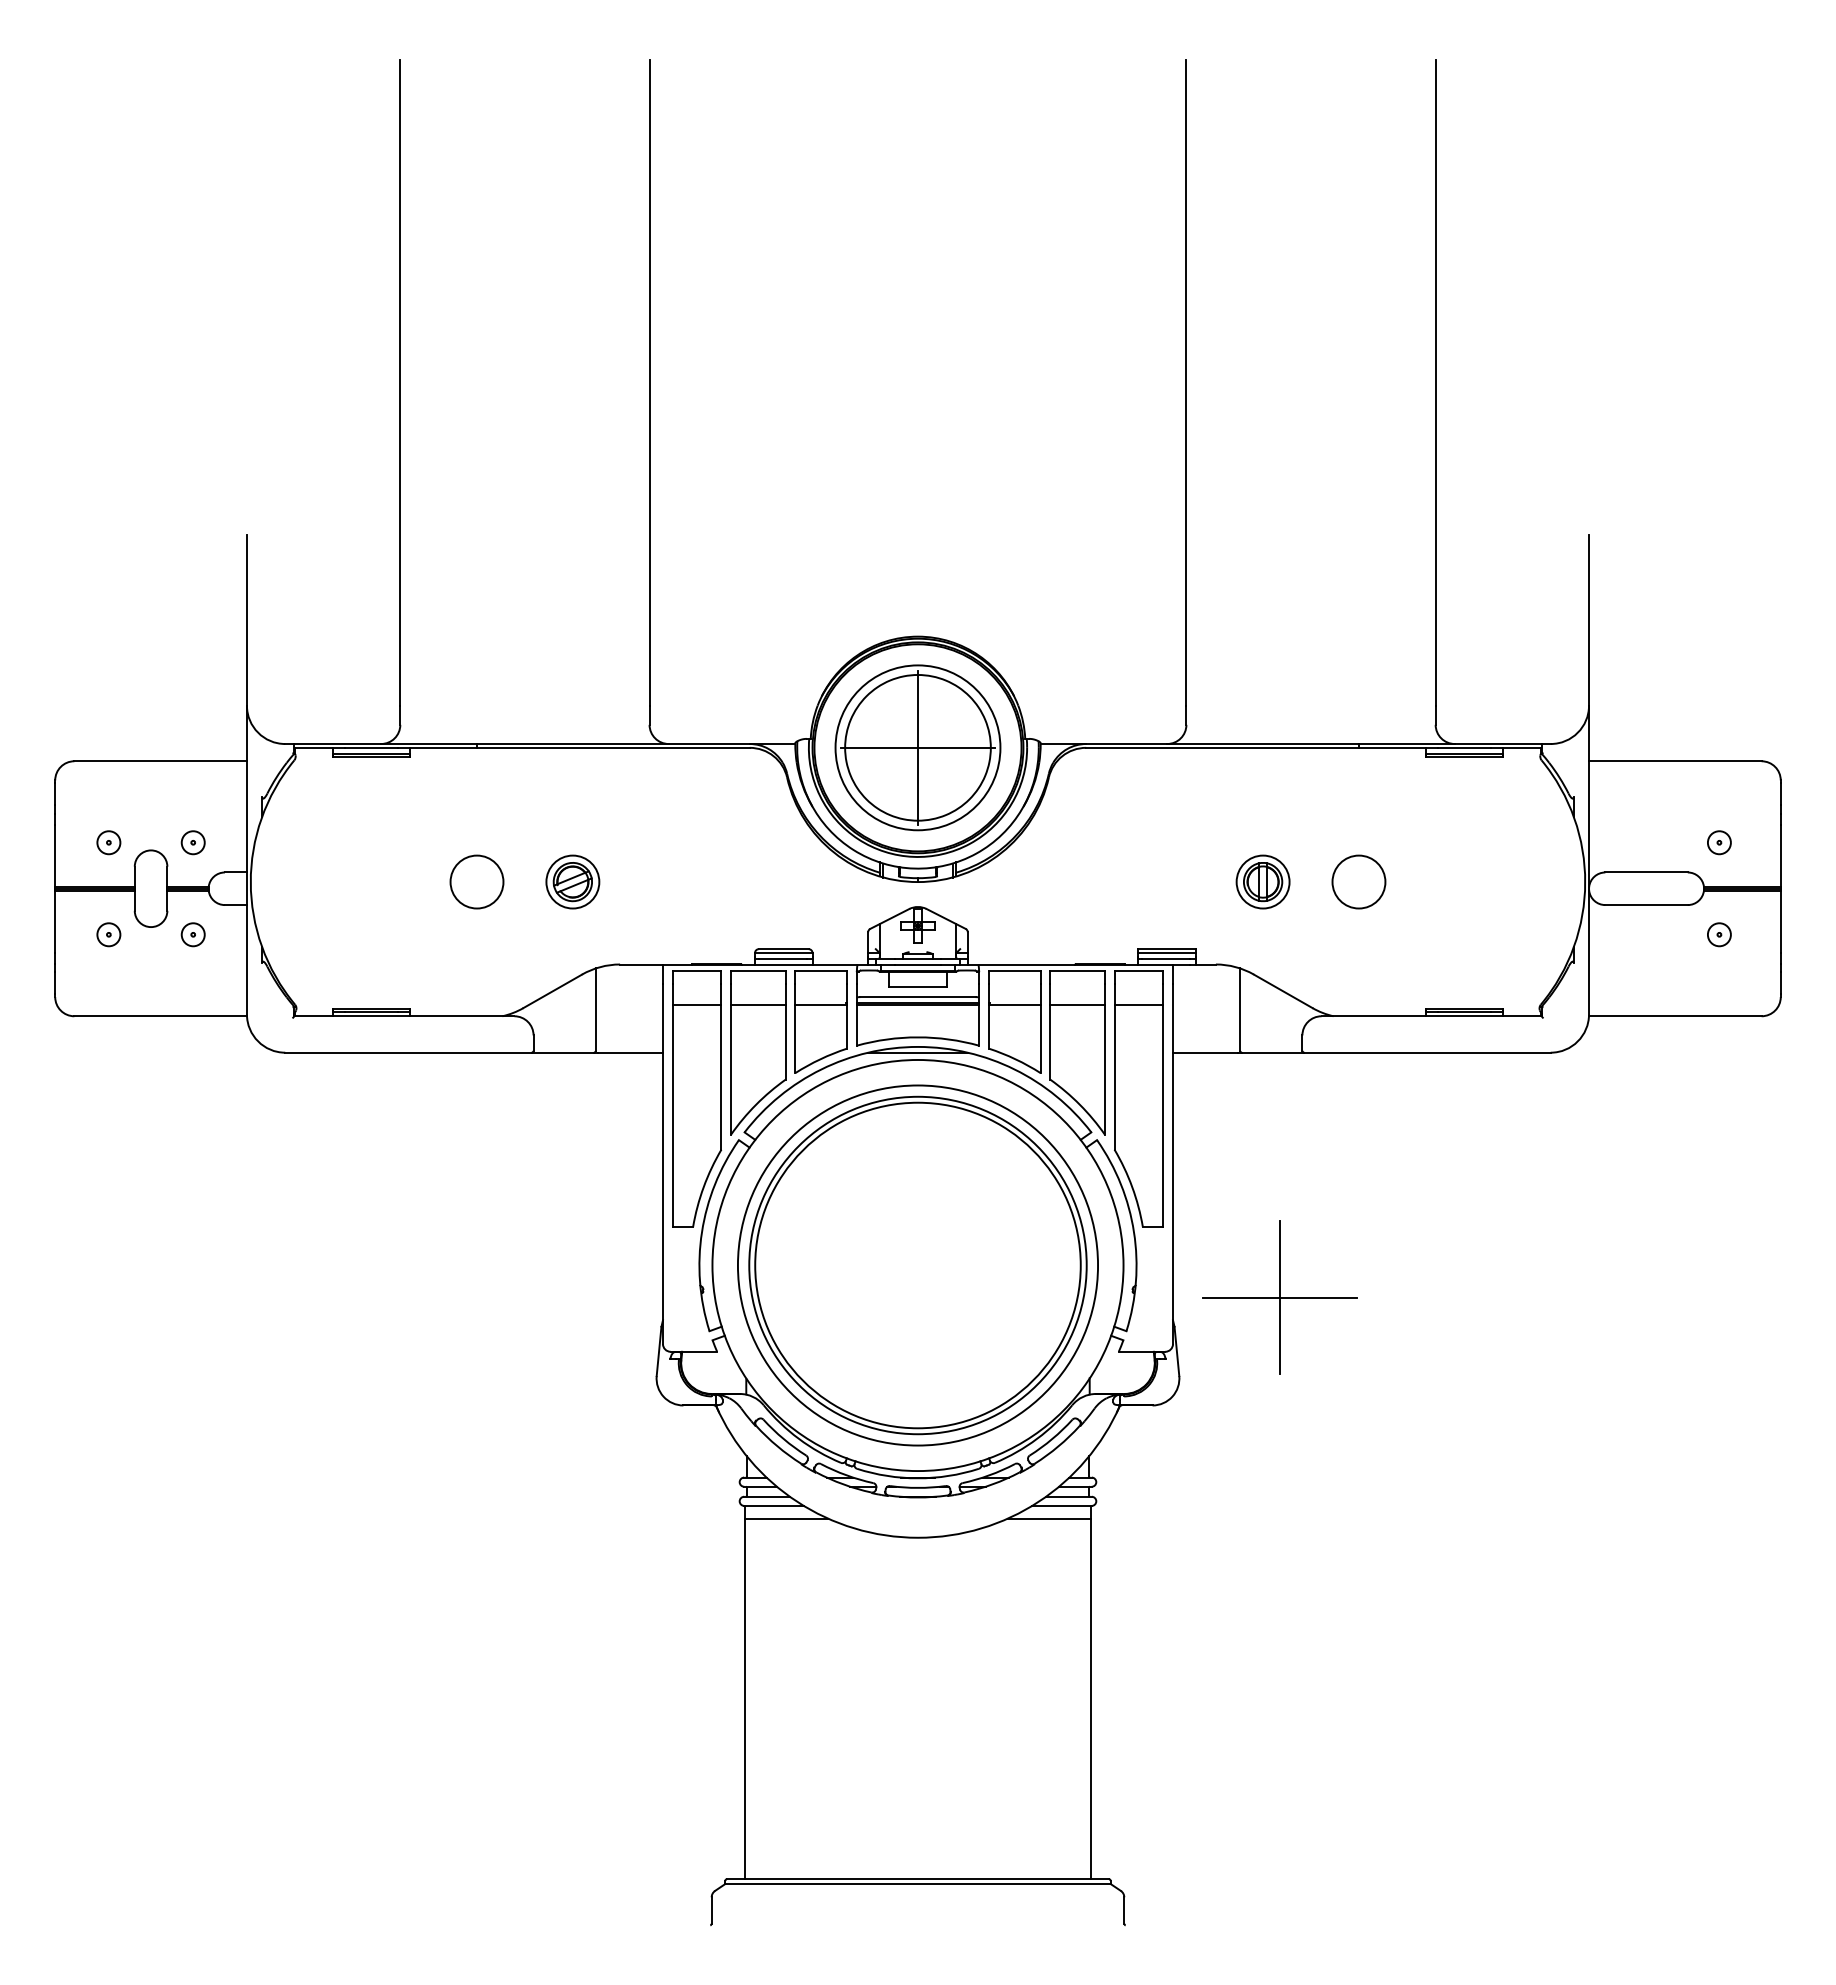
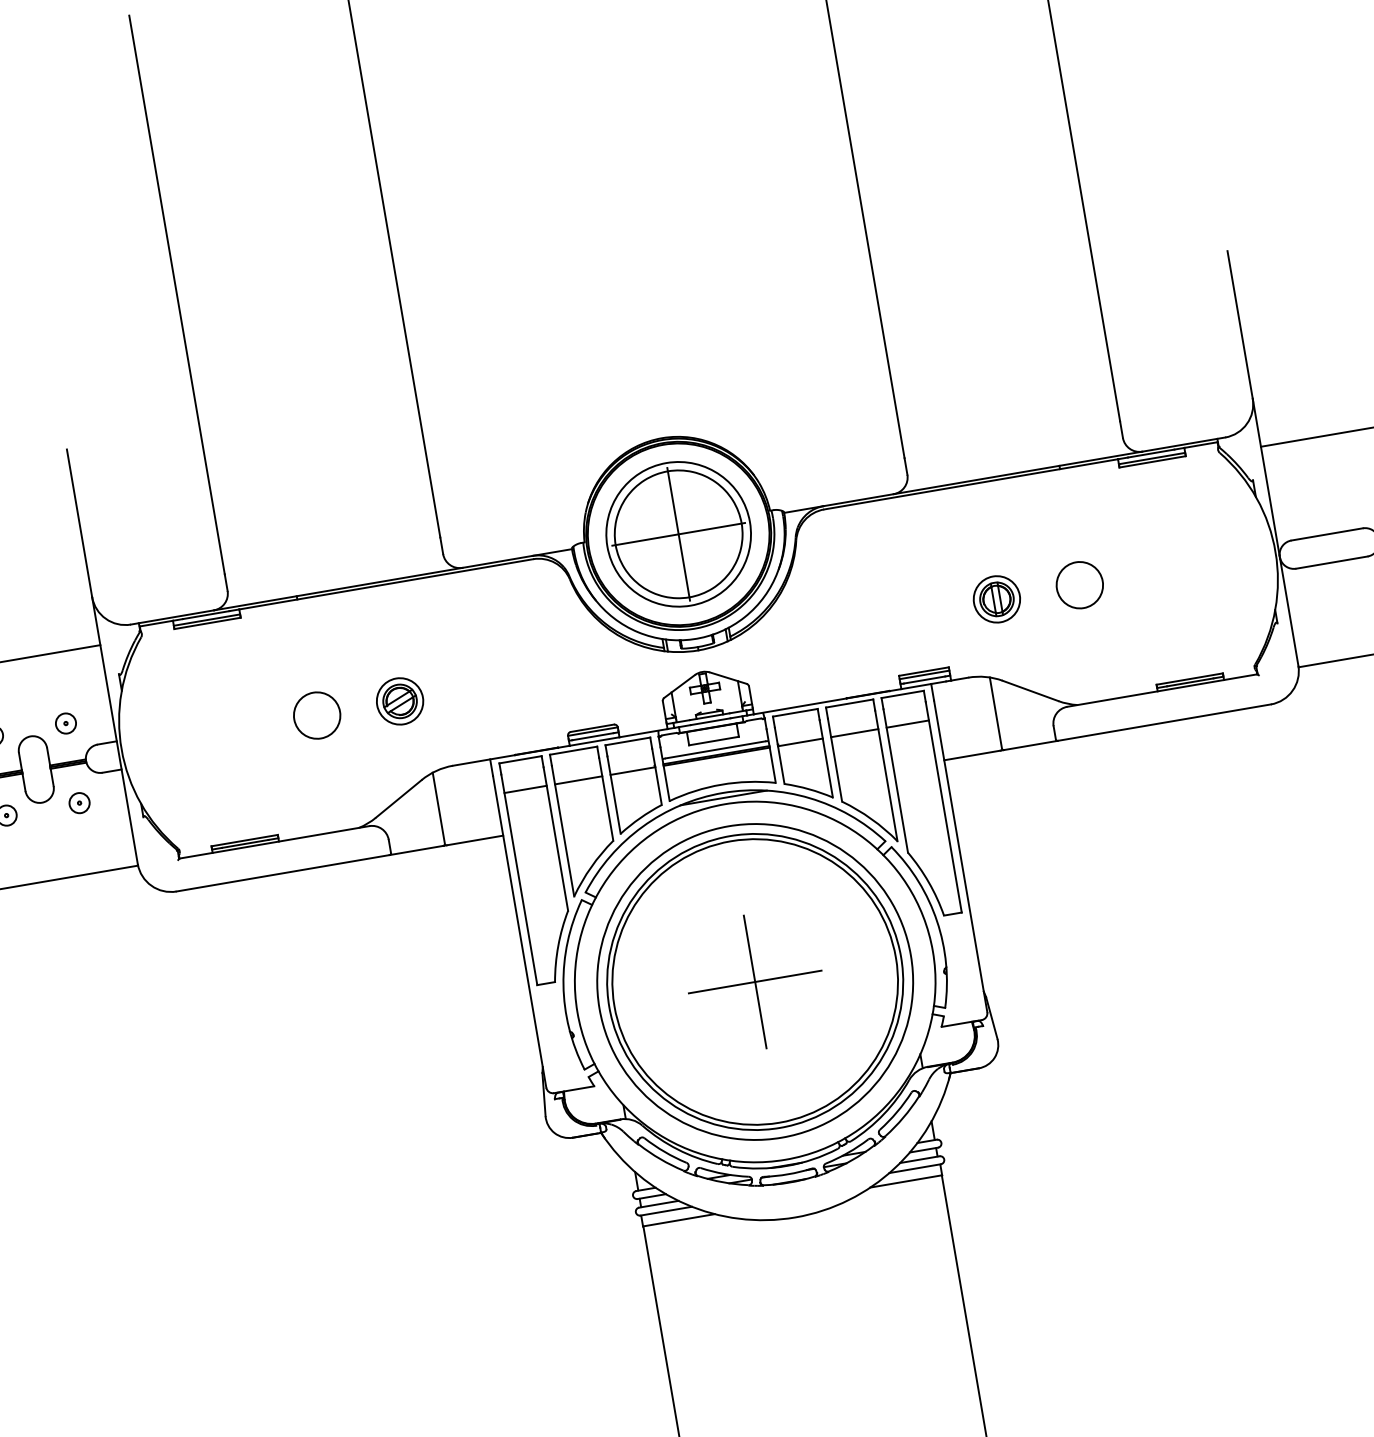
part: (1279, 1297) -> (754, 982), moved

